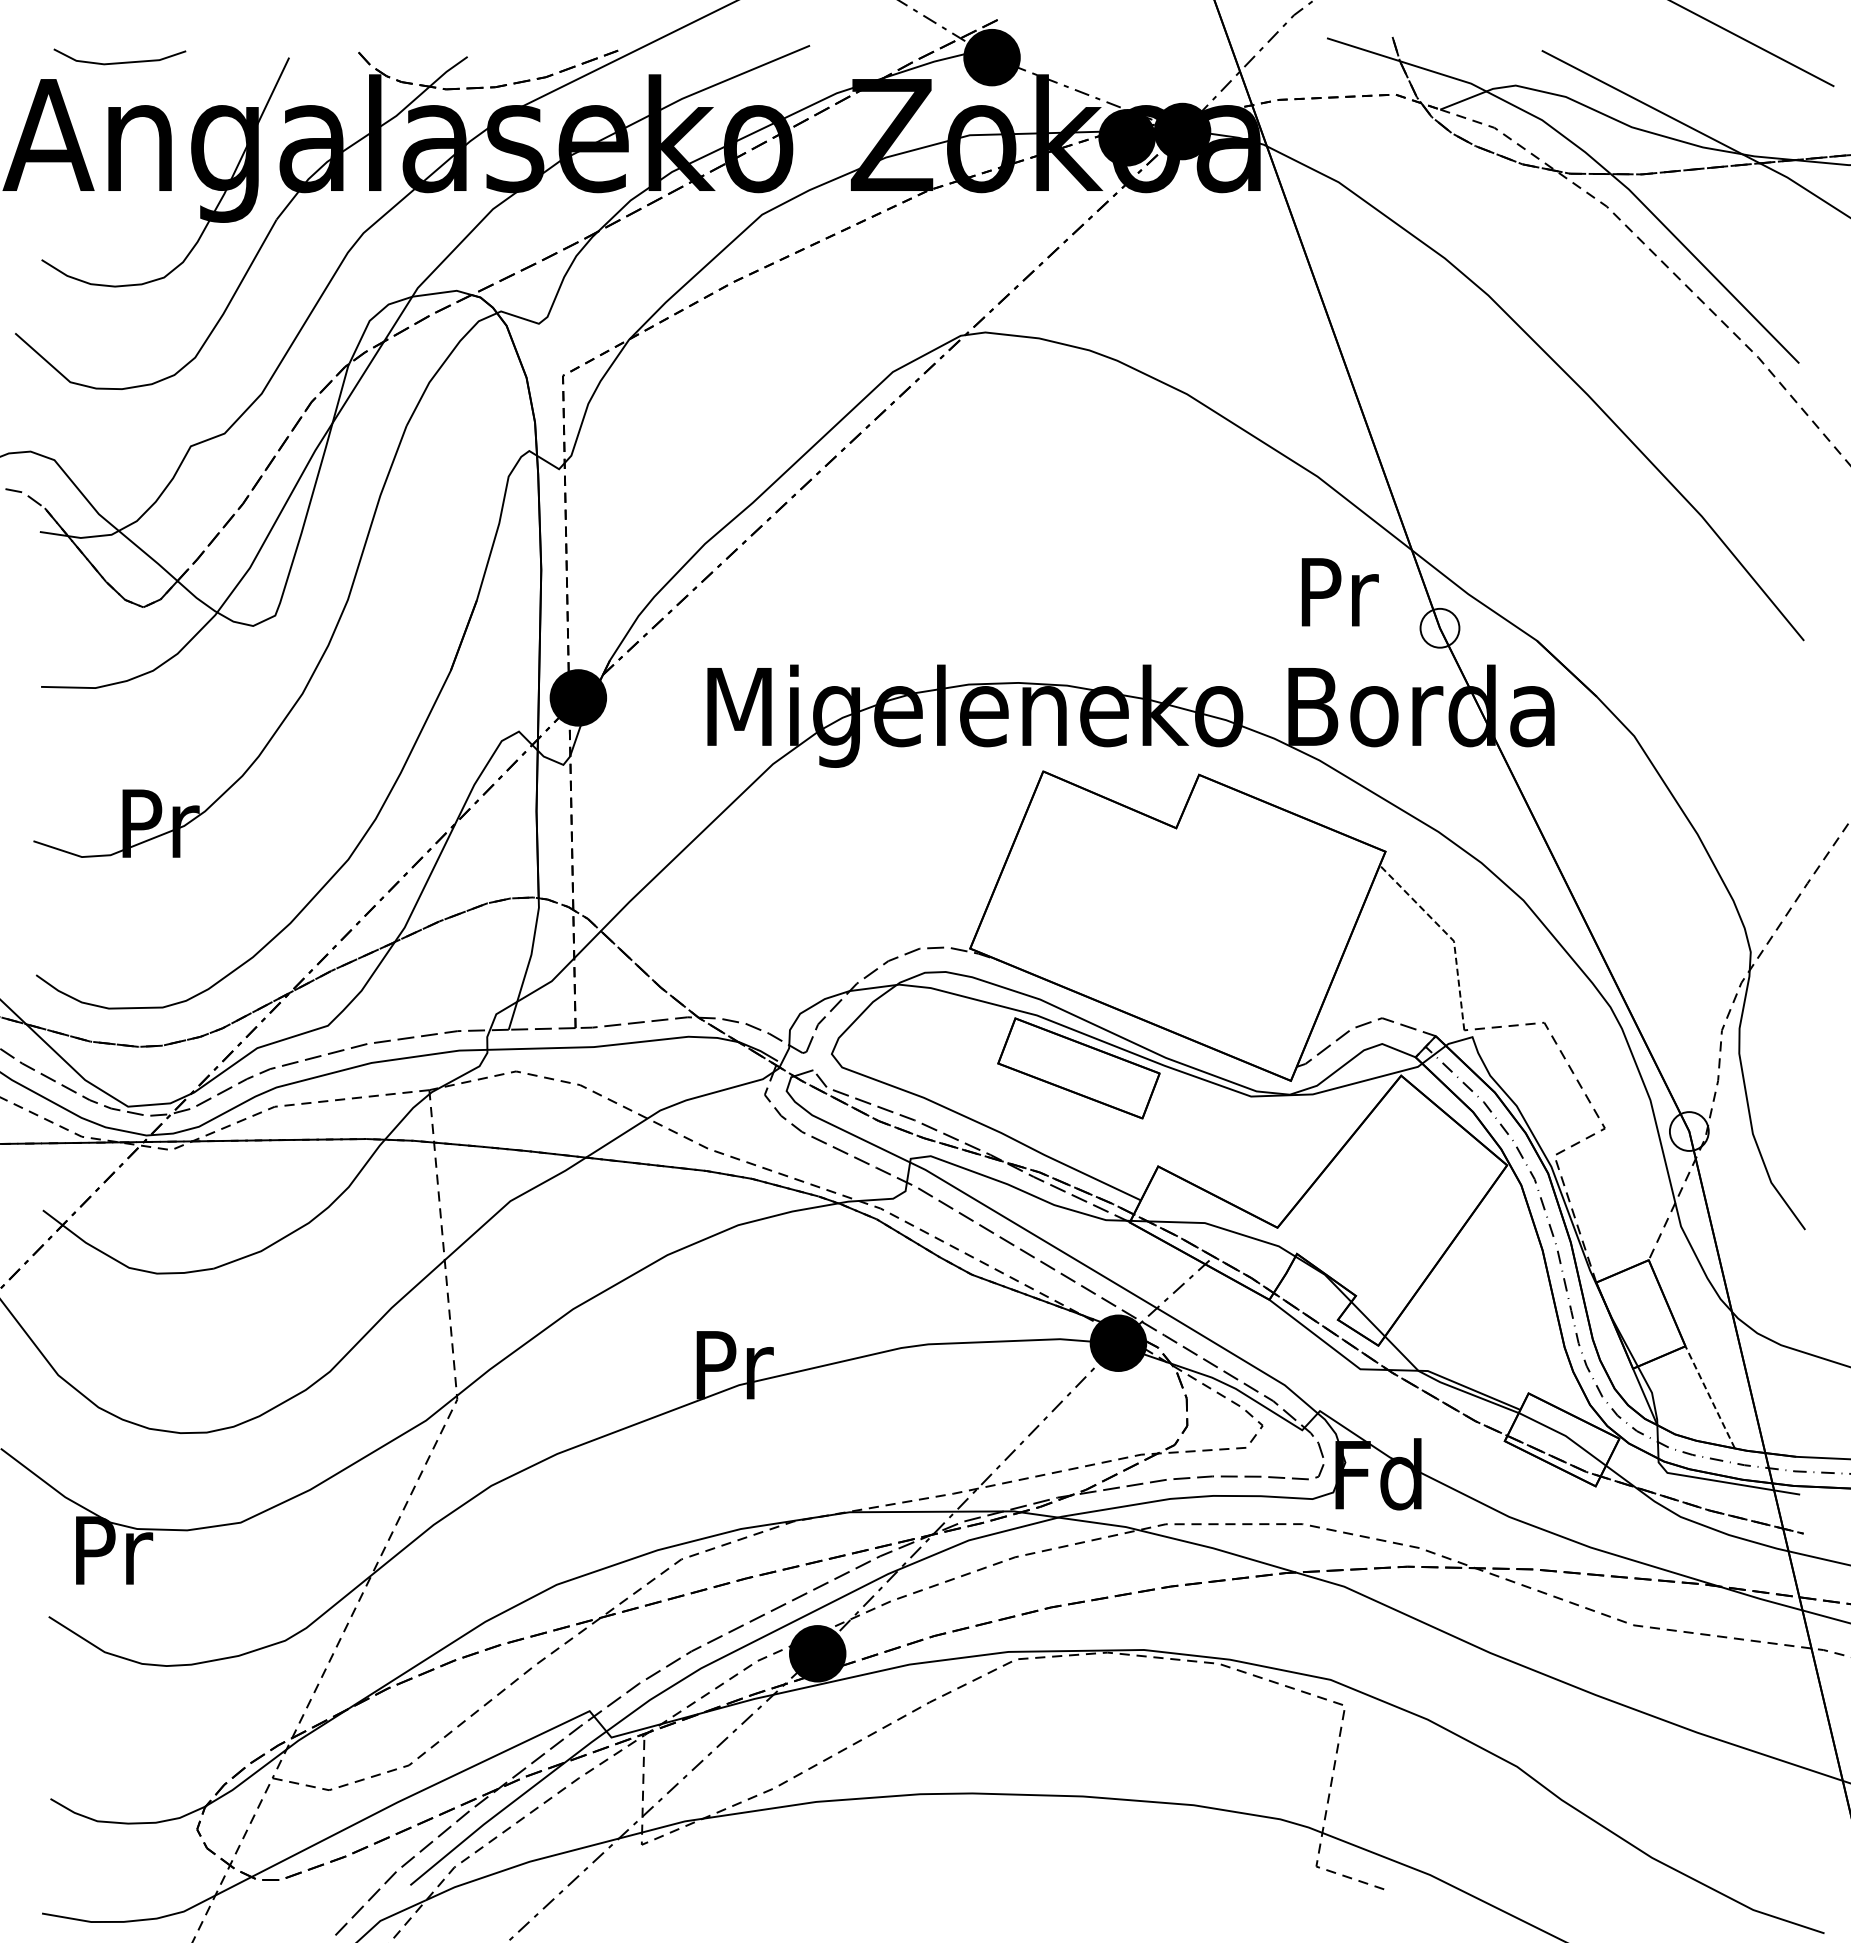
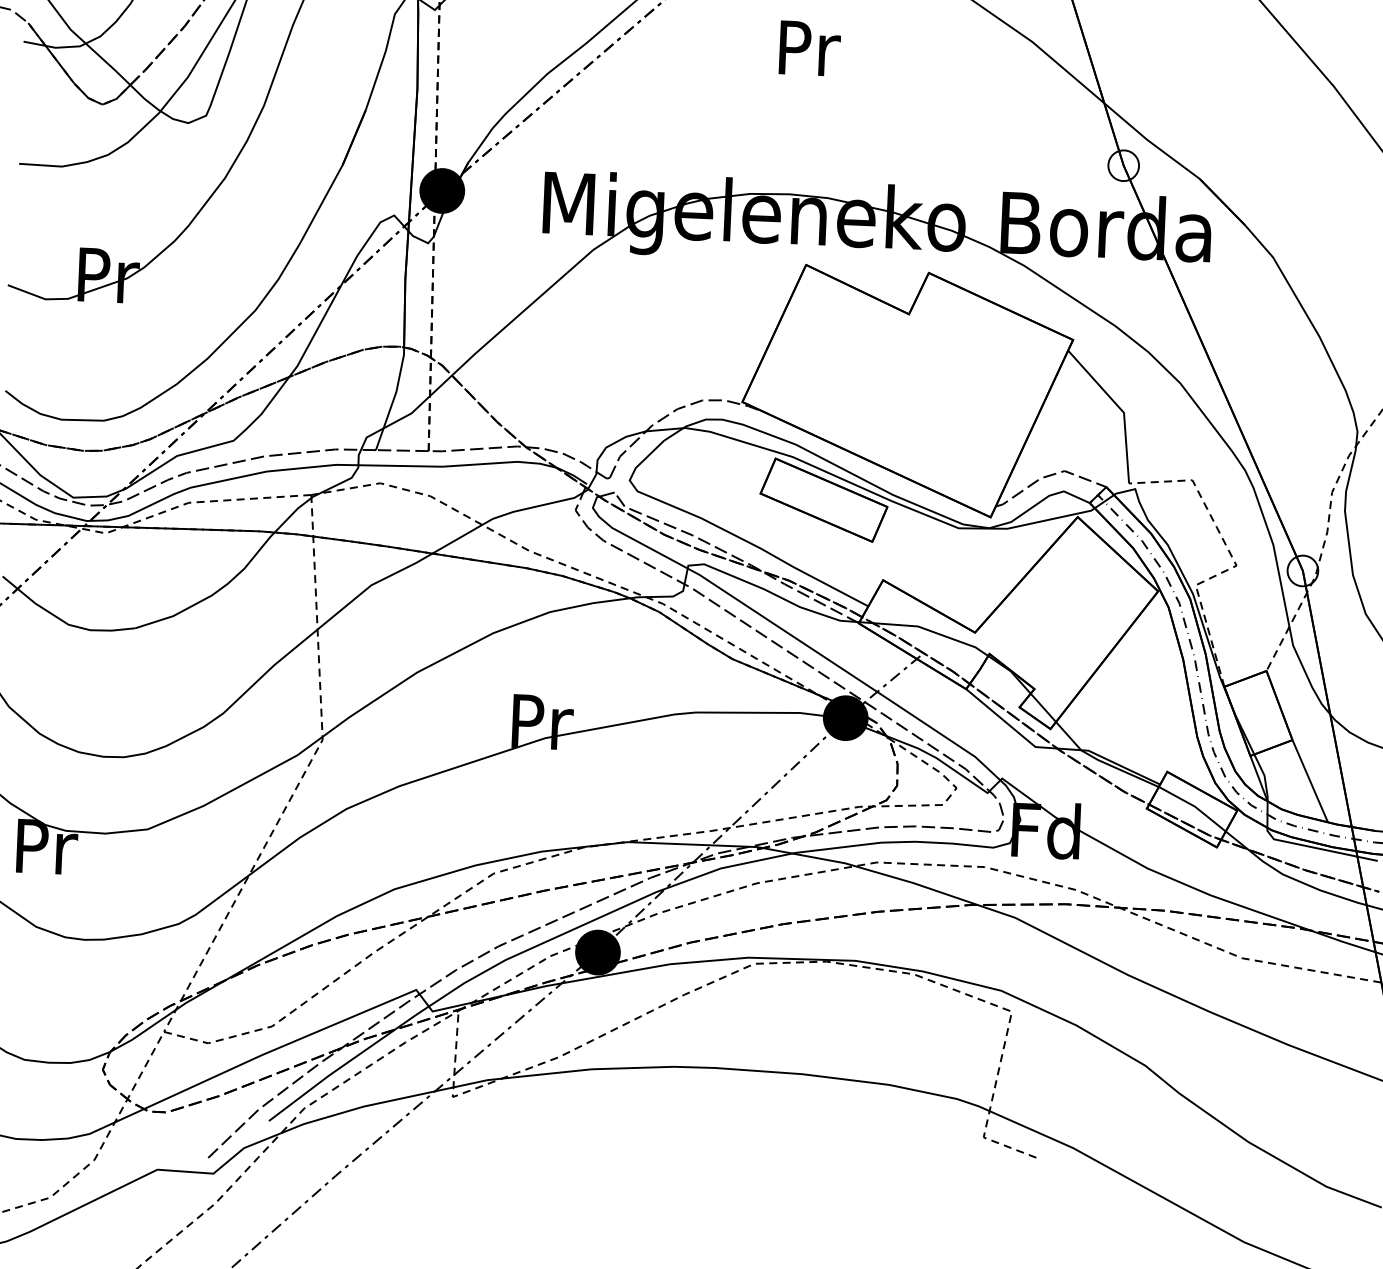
text: (1339, 592) -> (809, 48), moved
line: (1448, 935) -> (1119, 408), dashed -> solid
line: (1710, 1397) -> (1310, 781), dashed -> solid

